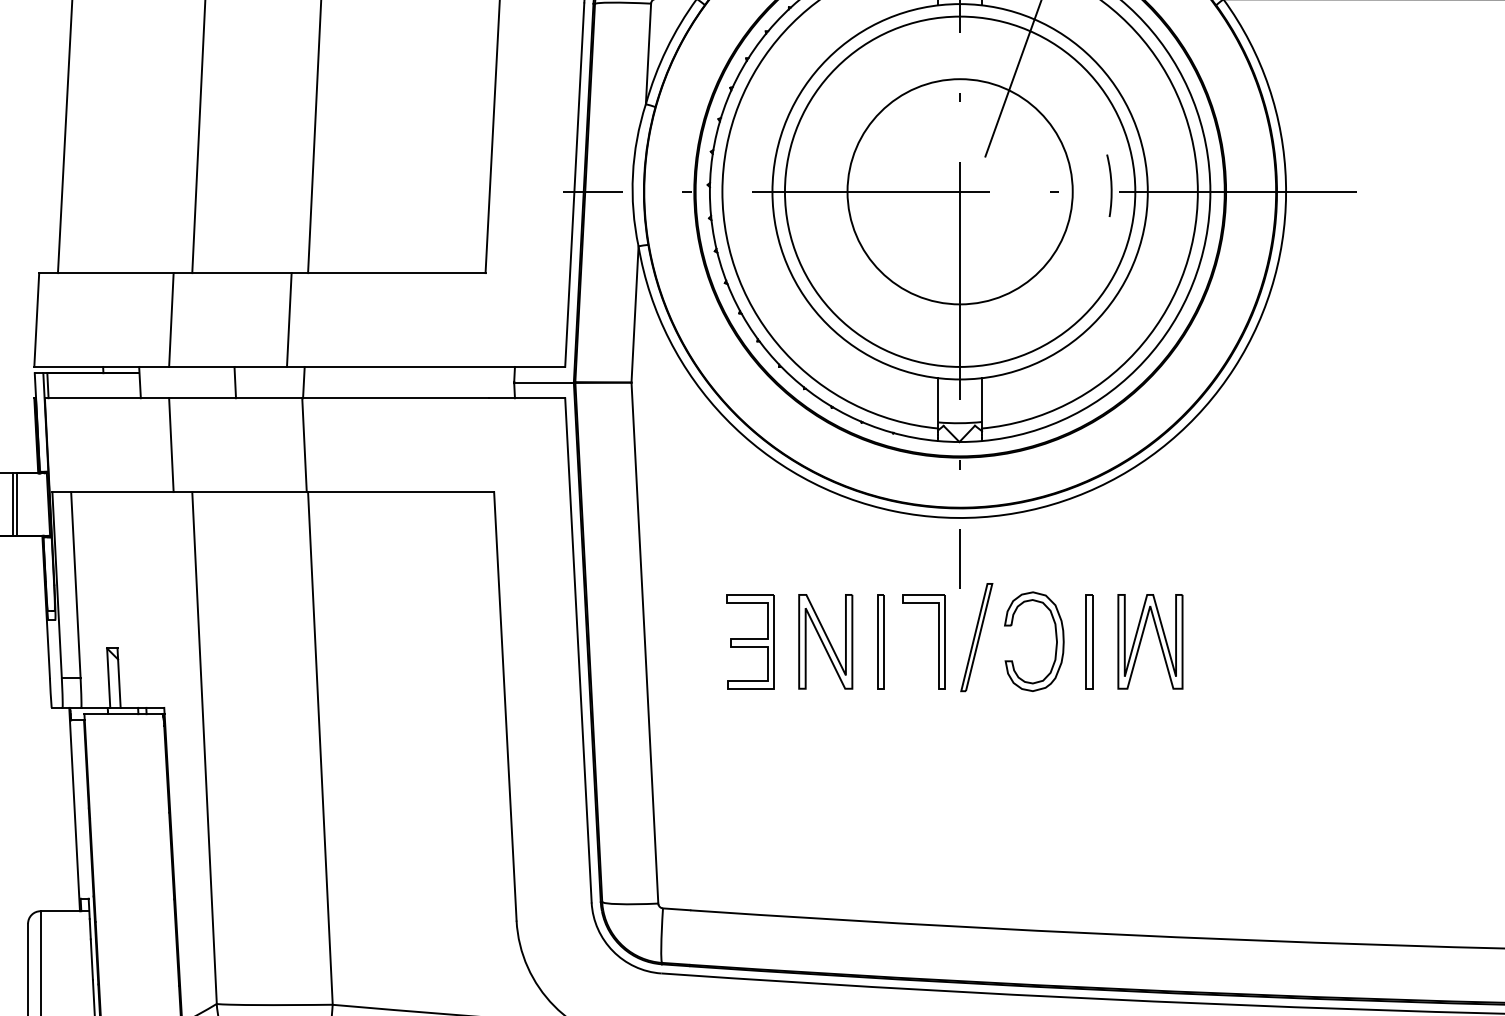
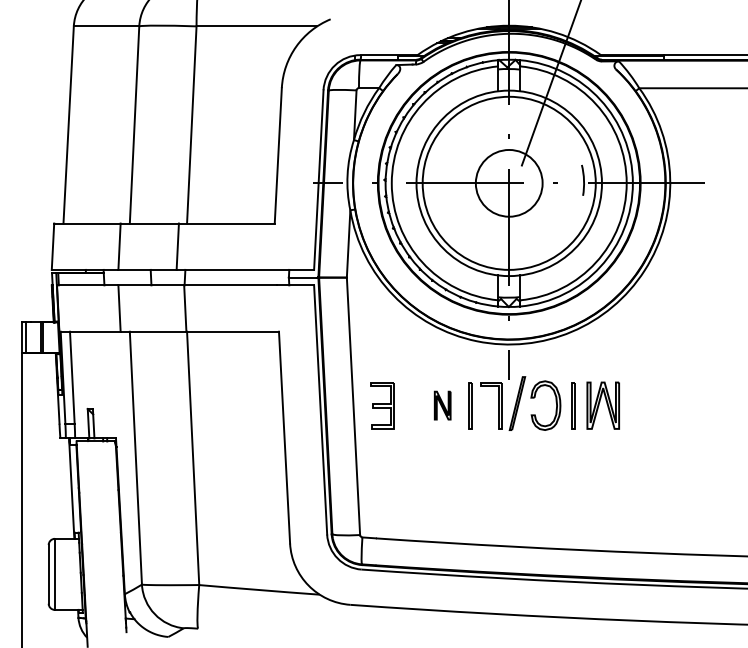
circle: (958, 192) -> (508, 183), size x0.6
part: (750, 641) -> (382, 405), moved
part: (825, 641) -> (442, 405), size x0.6

